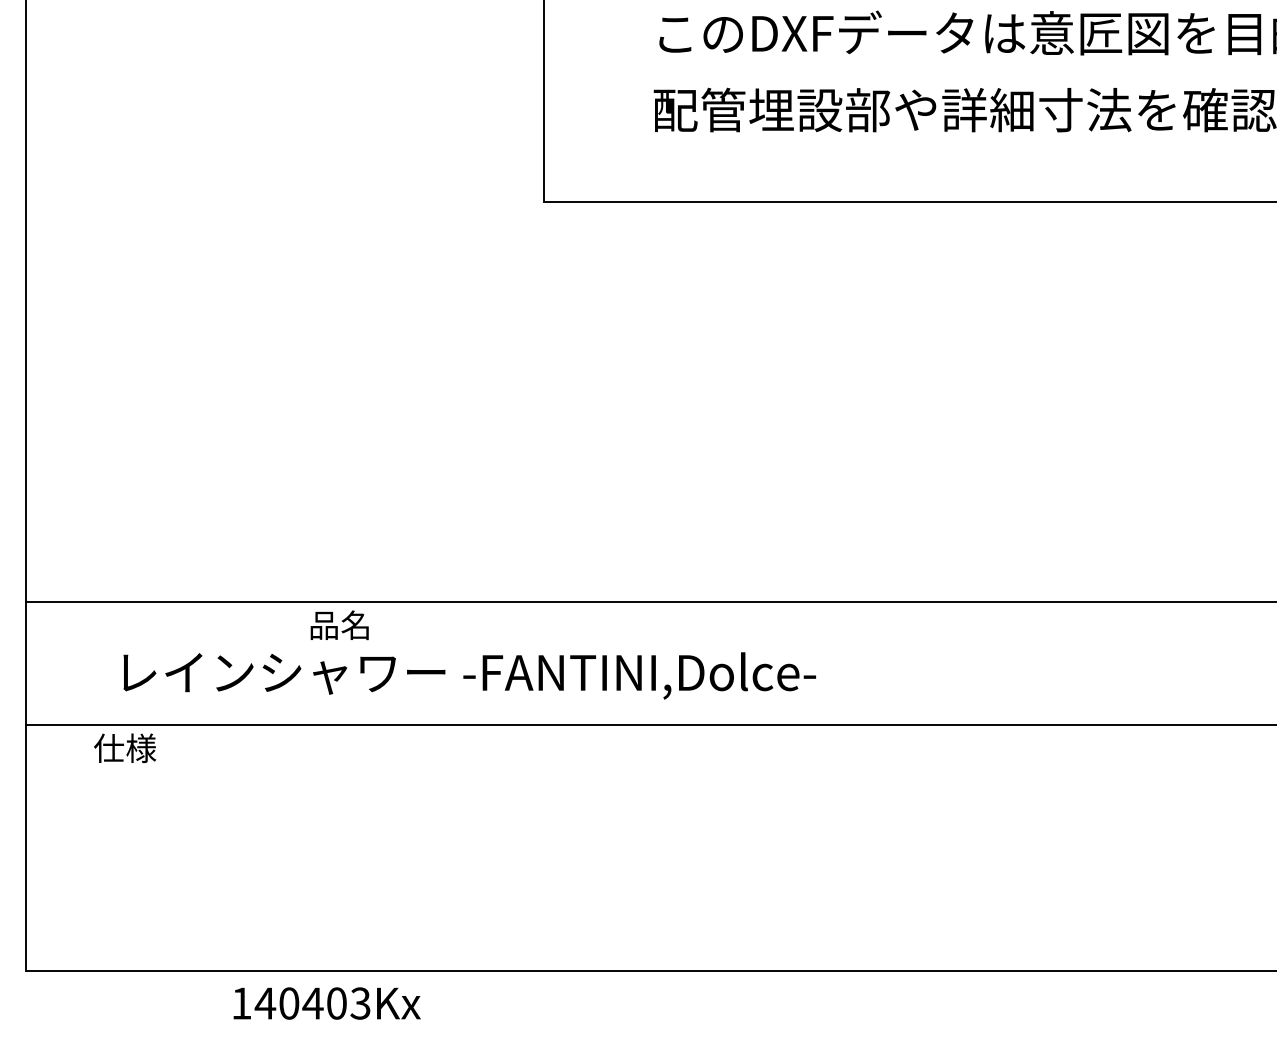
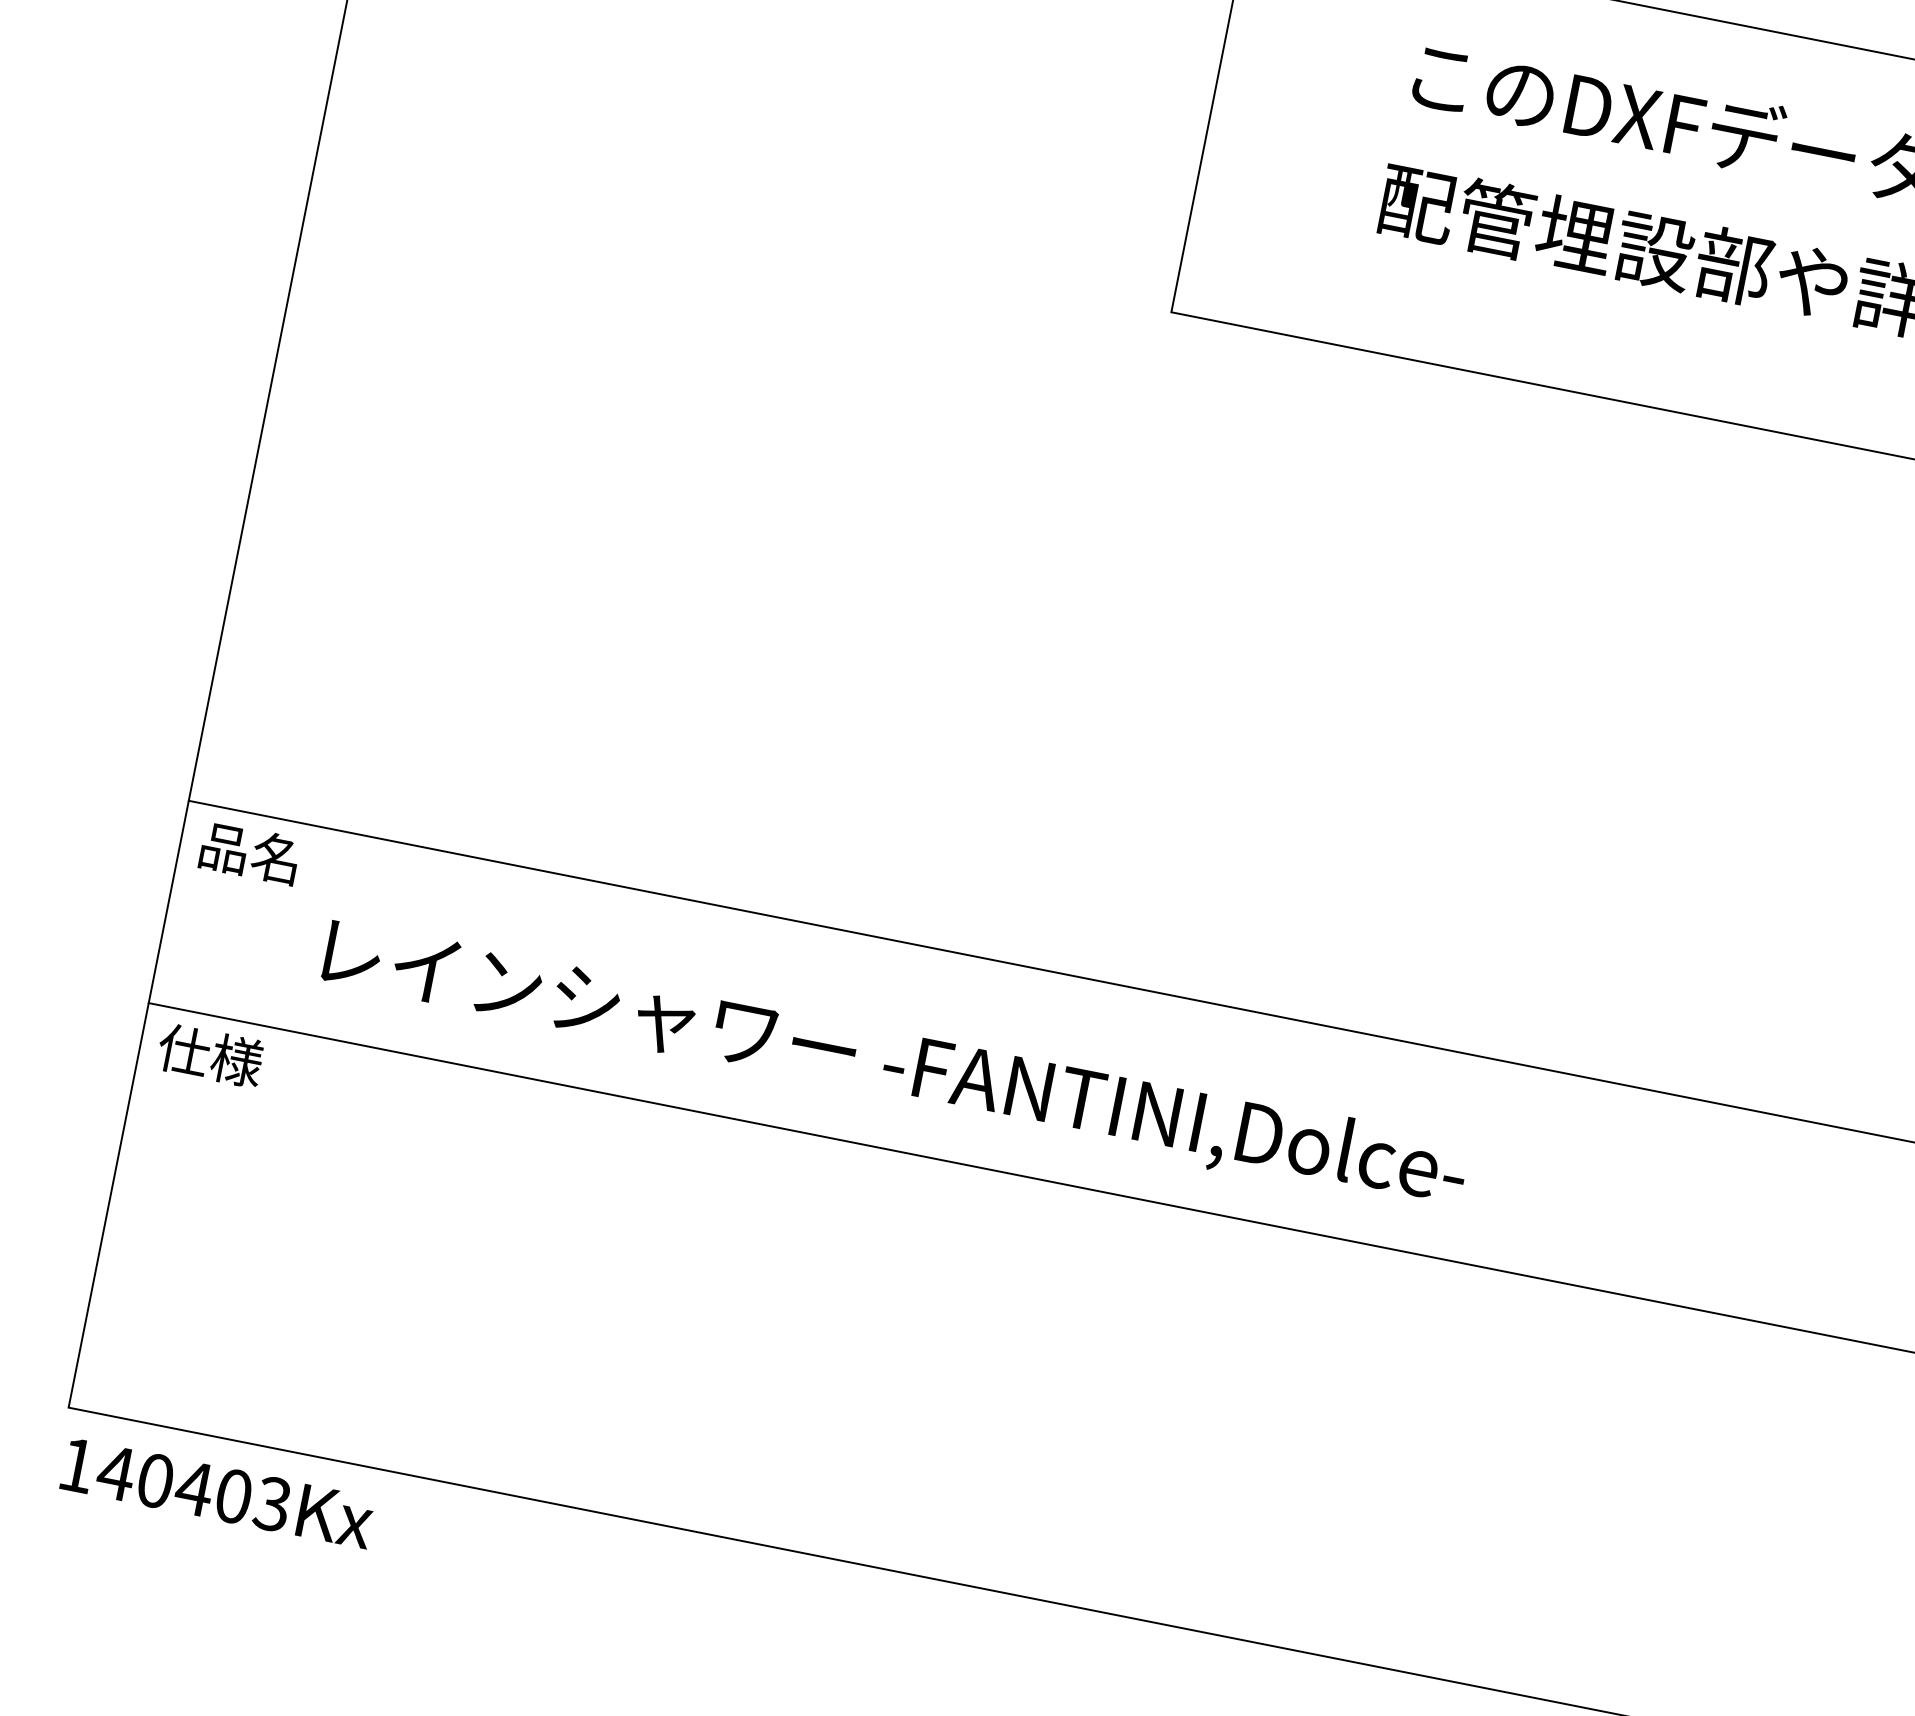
text: (339, 625) -> (249, 853), moved
text: (125, 747) -> (211, 1054), moved
text: (326, 1003) -> (216, 1492), moved

